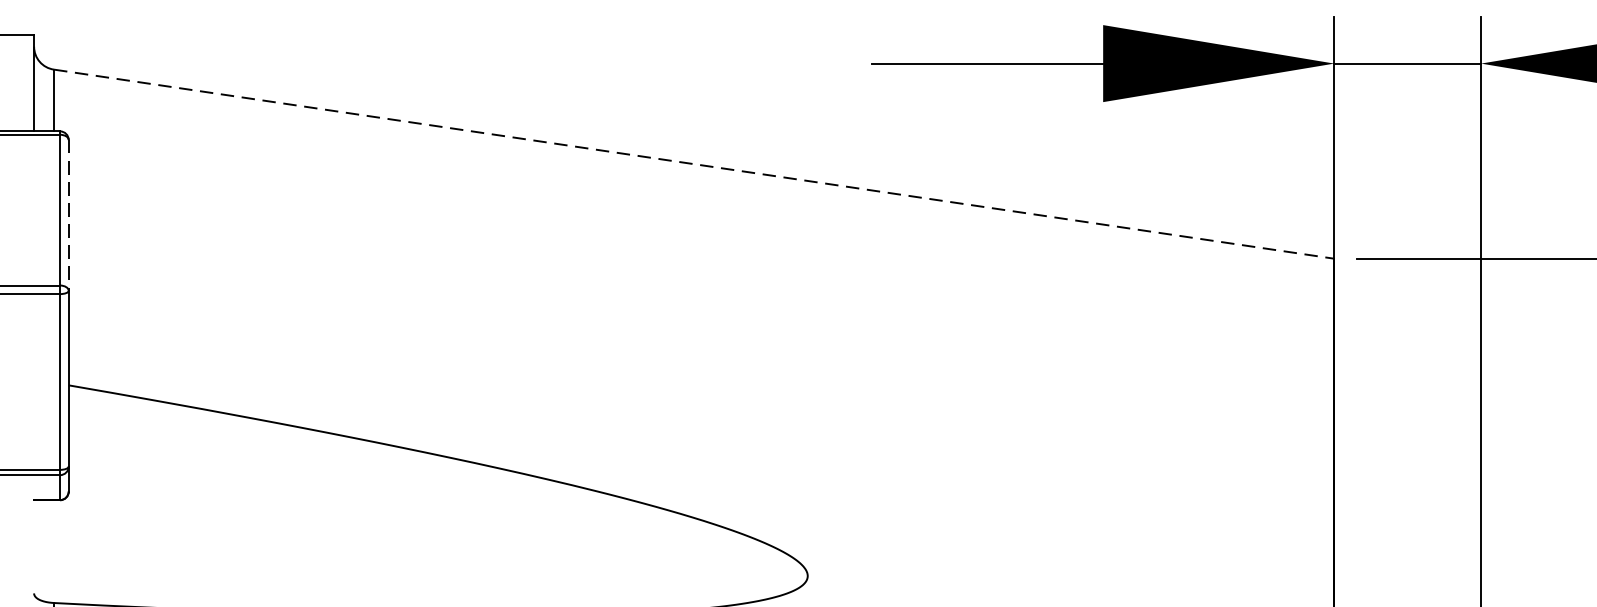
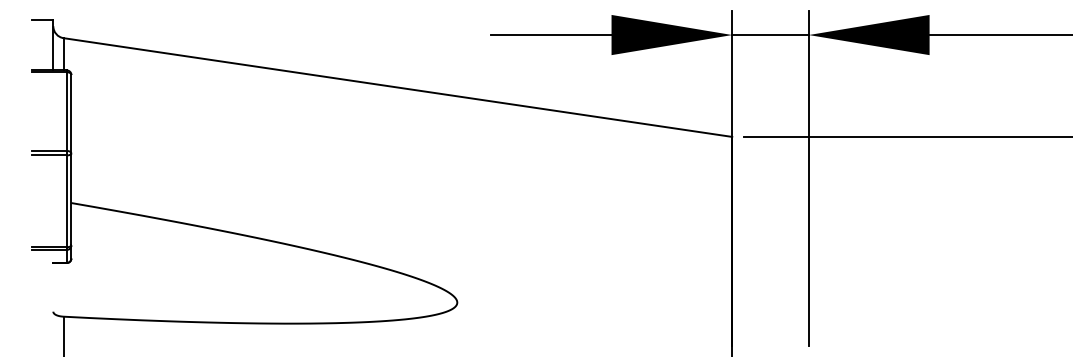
line: (695, 164) -> (398, 87), dashed -> solid
line: (68, 215) -> (71, 114), dashed -> solid

